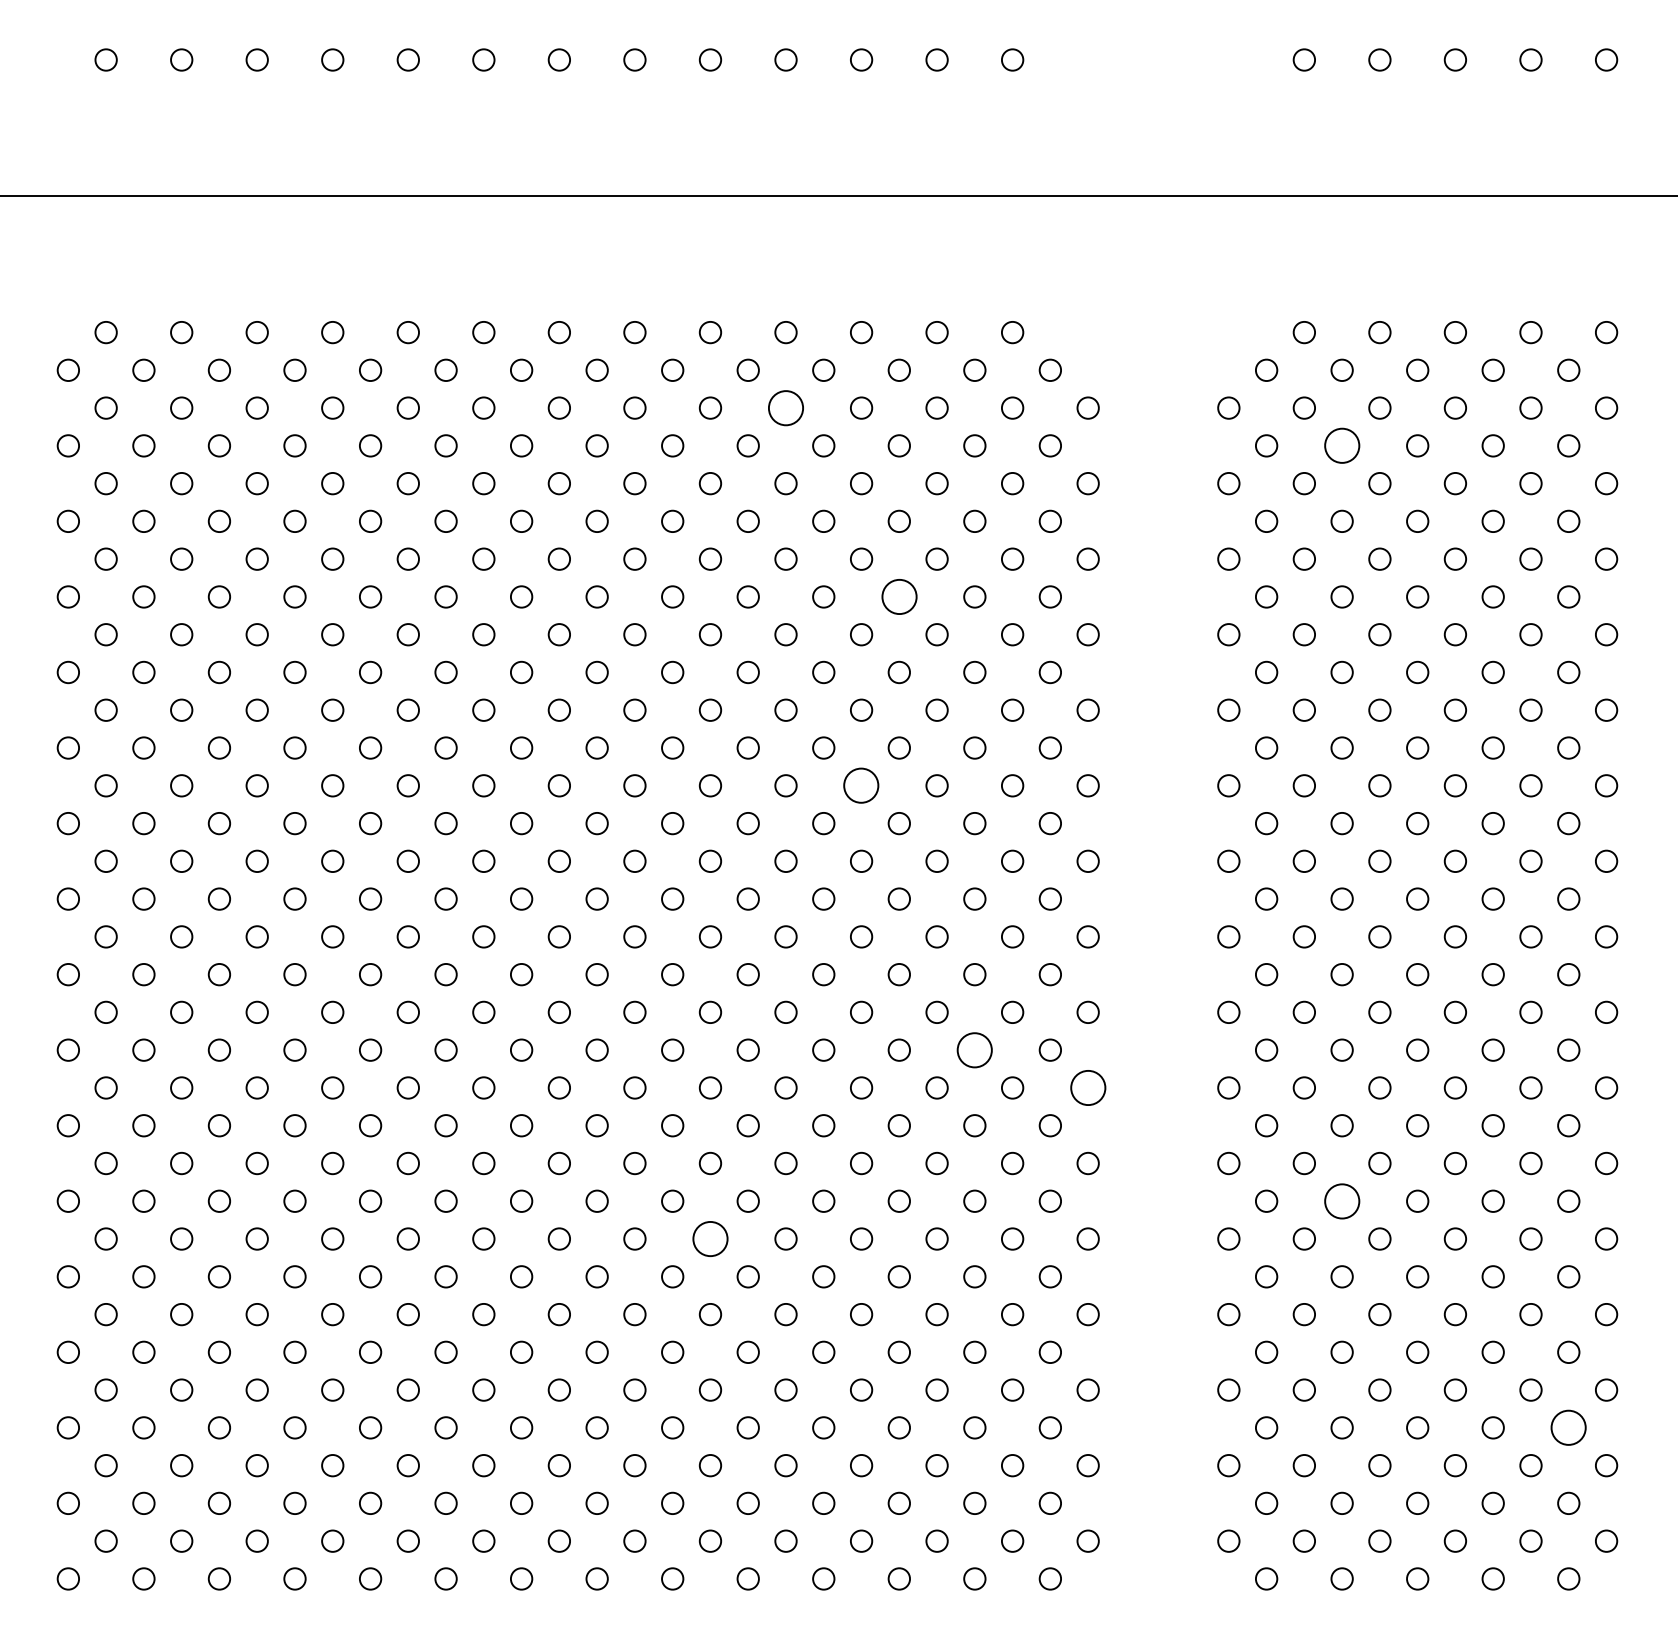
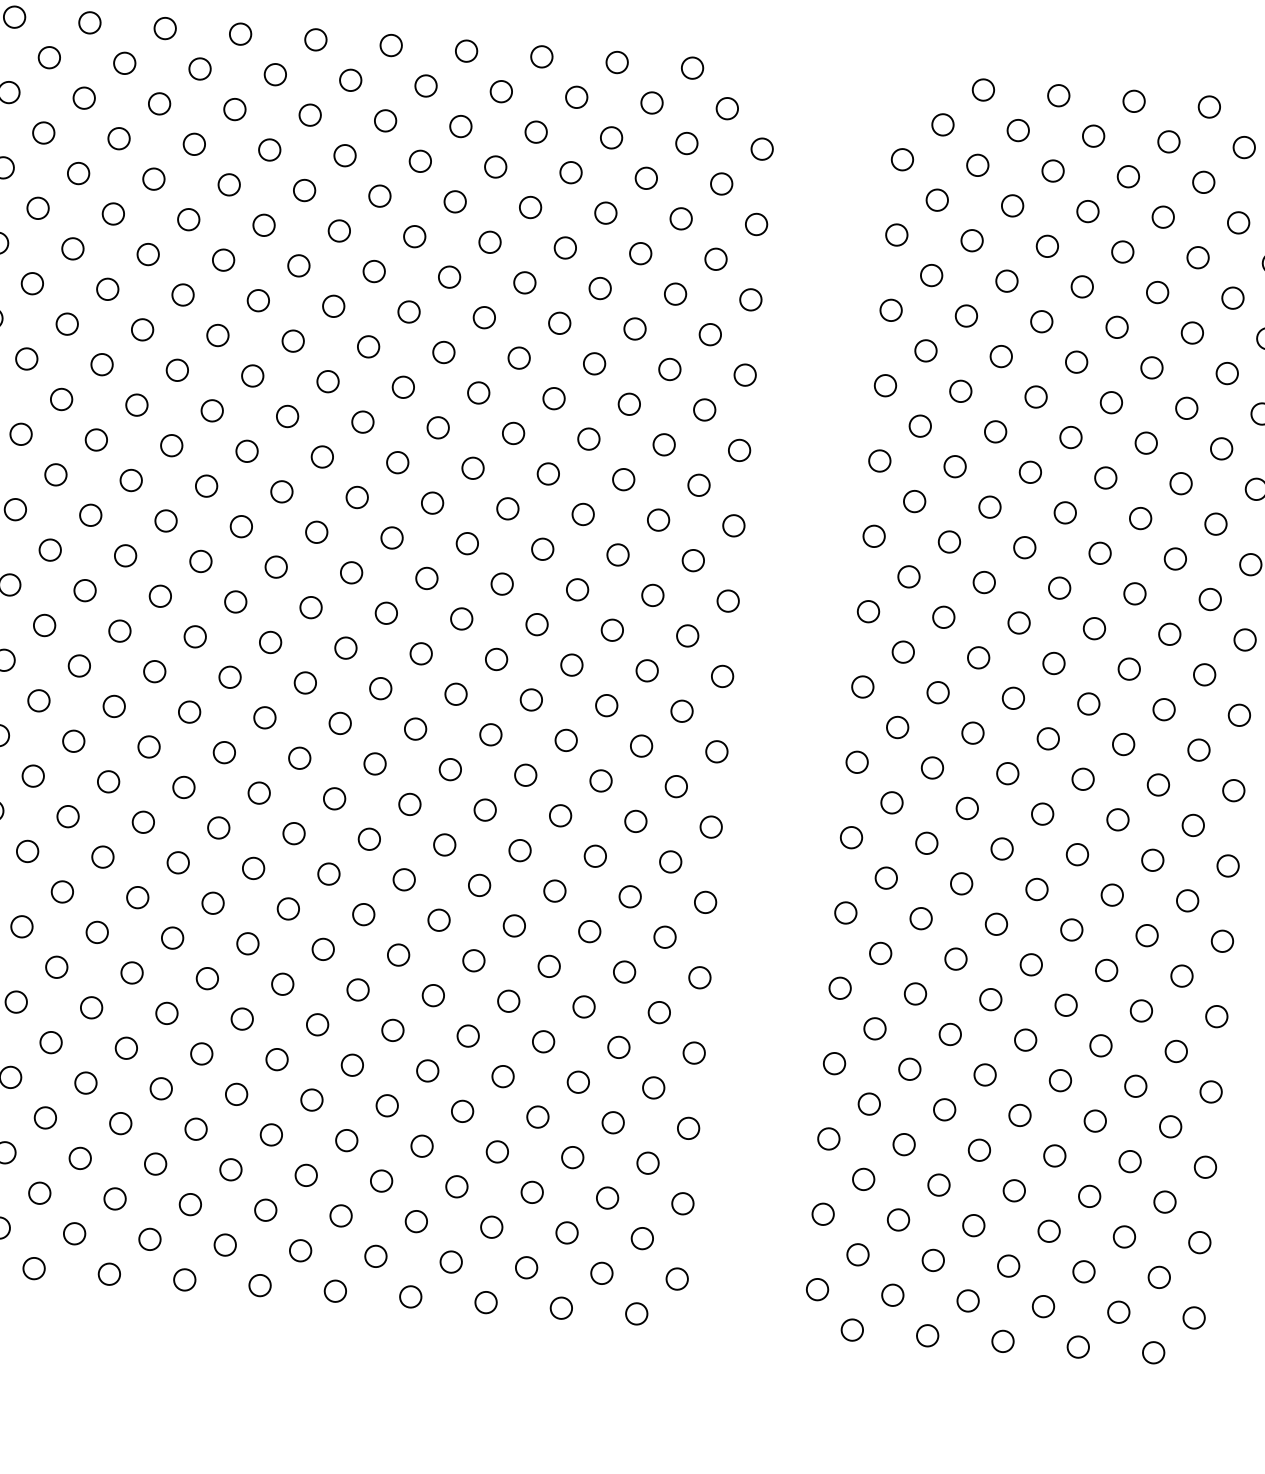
circle: (785, 407) -> (460, 125), size x0.62
circle: (1341, 445) -> (1012, 205), size x0.62
circle: (898, 596) -> (558, 322), size x0.62
circle: (861, 785) -> (507, 508), size x0.62
circle: (974, 1049) -> (600, 780), size x0.62
circle: (1087, 1087) -> (710, 826), size x0.62
circle: (1341, 1200) -> (955, 958), size x0.62
circle: (710, 1238) -> (323, 948), size x0.62
circle: (1568, 1427) -> (1164, 1201), size x0.62

